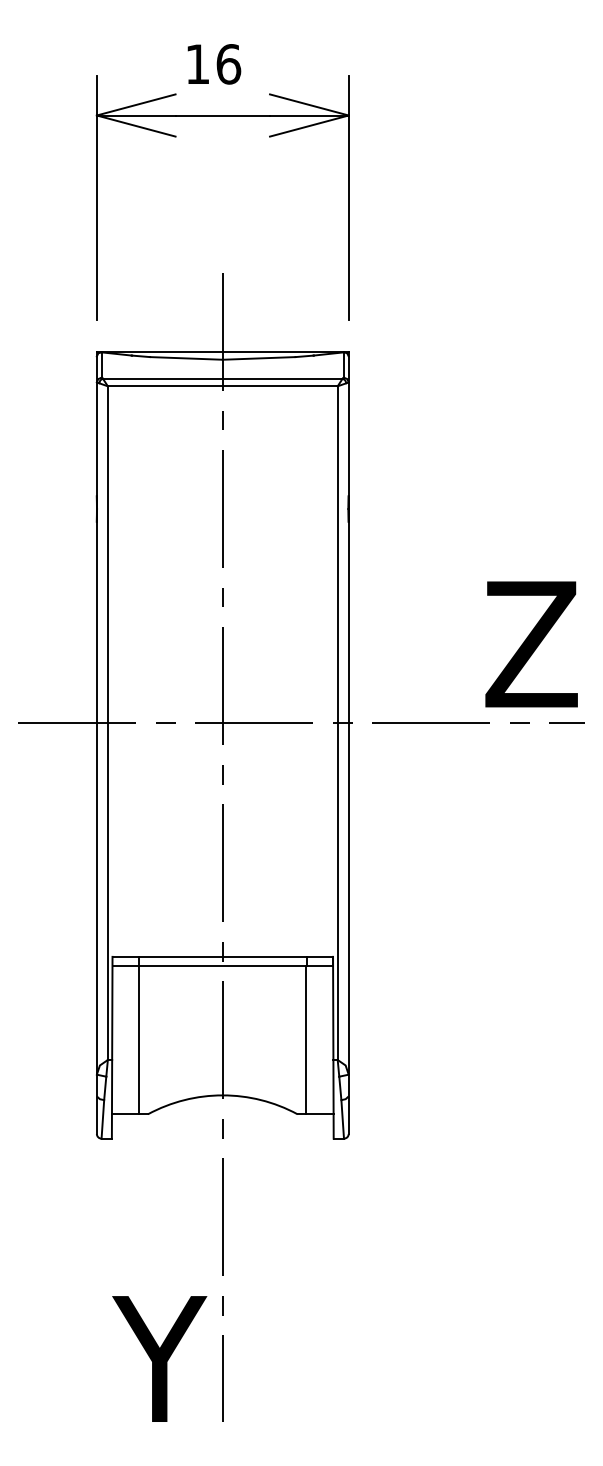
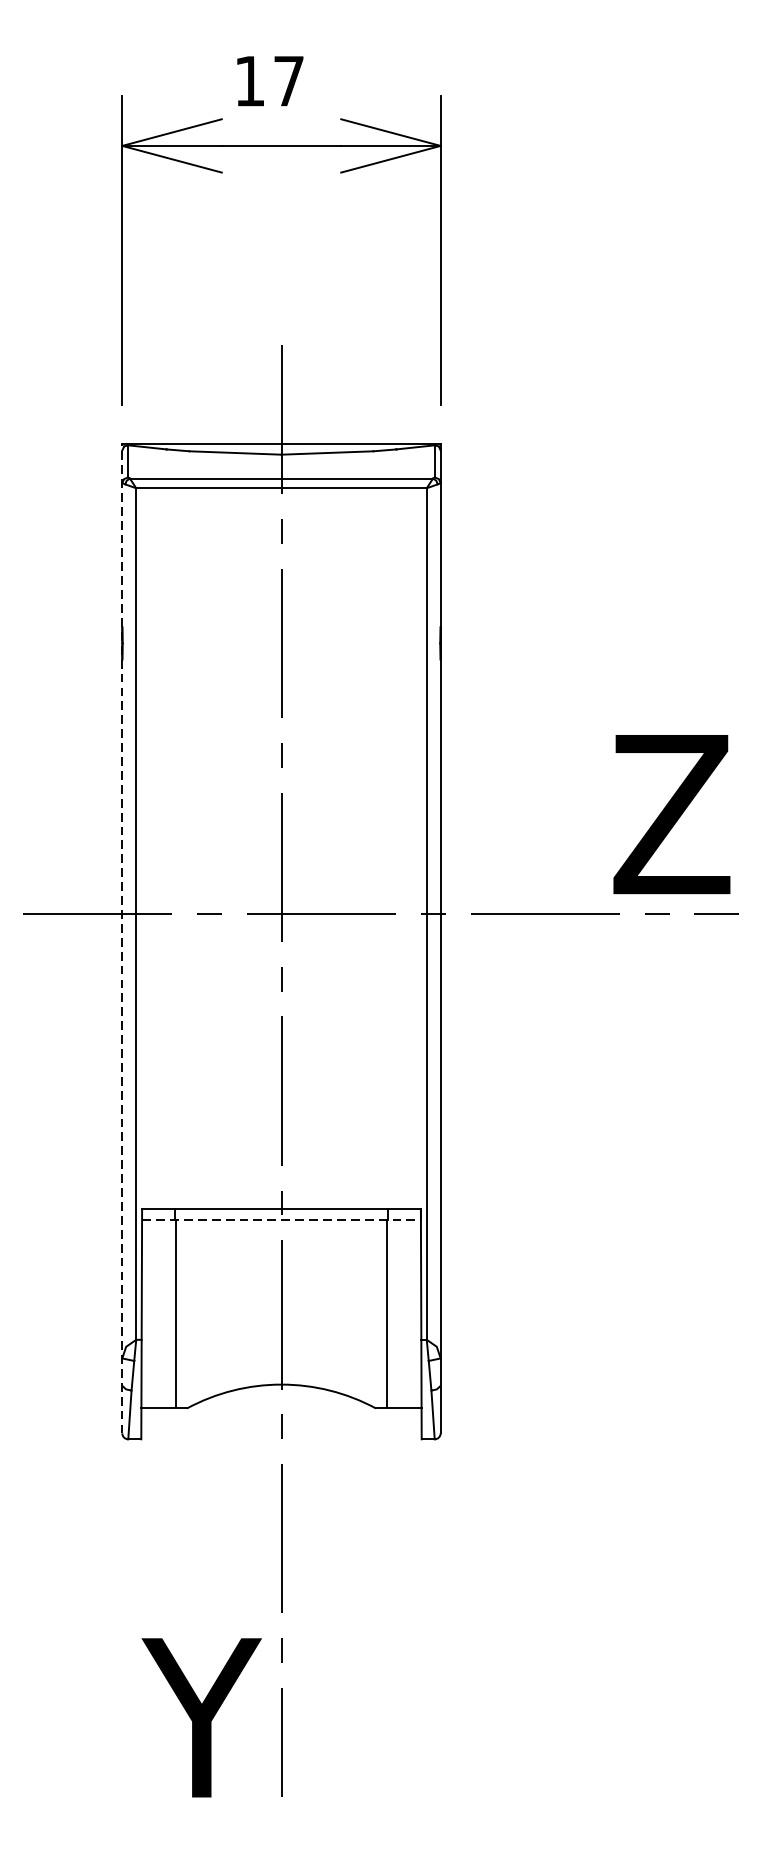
text: (228, 64) -> (288, 81), 16 -> 17
line: (96, 742) -> (121, 938), solid -> dashed
line: (223, 965) -> (282, 1220), solid -> dashed

